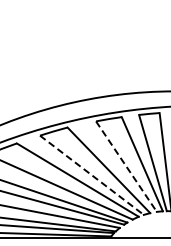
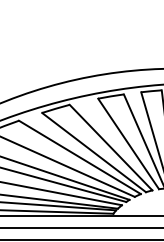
line: (126, 166) -> (128, 143), dashed -> solid
line: (92, 175) -> (94, 152), dashed -> solid

